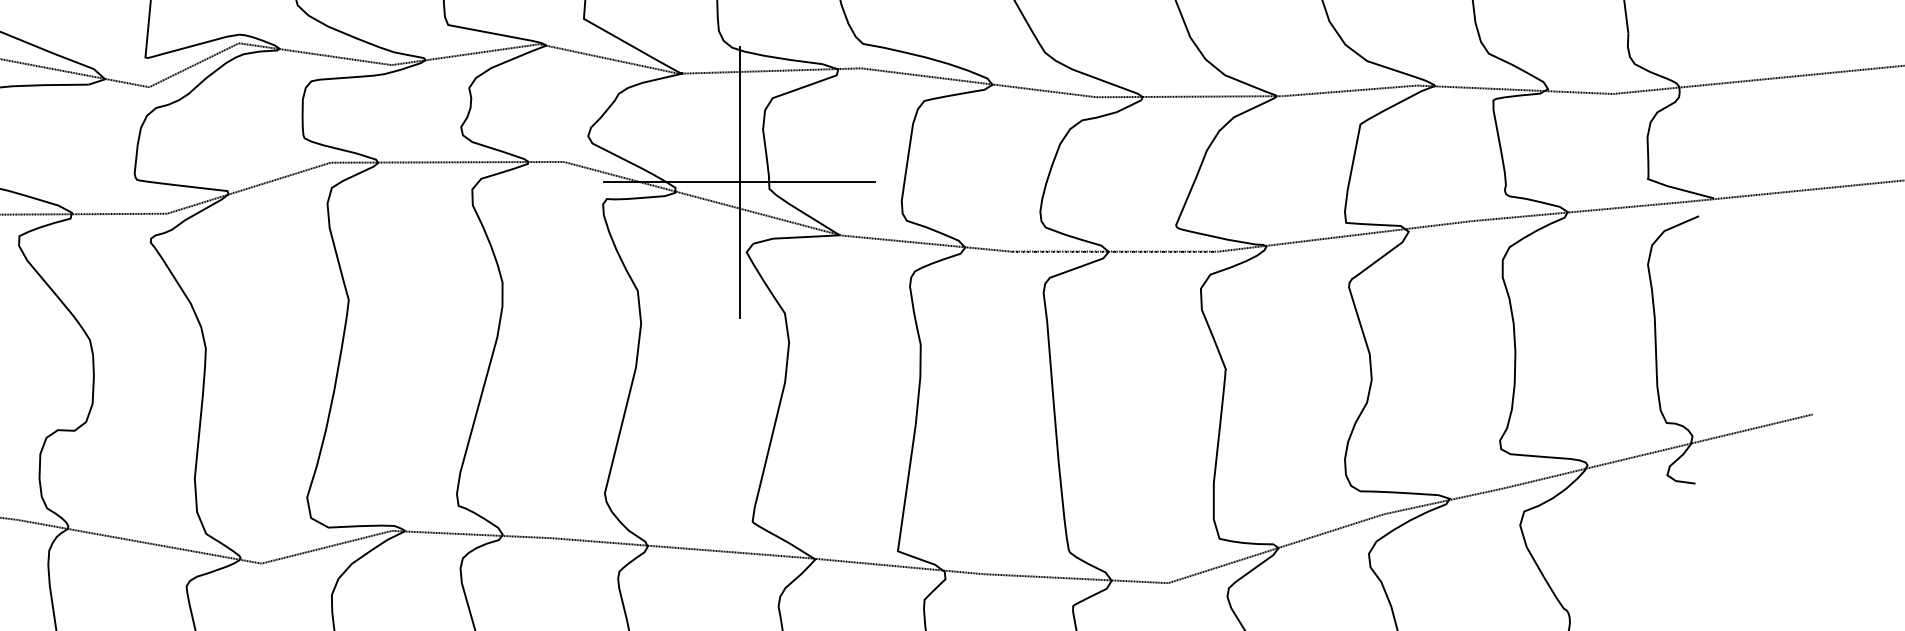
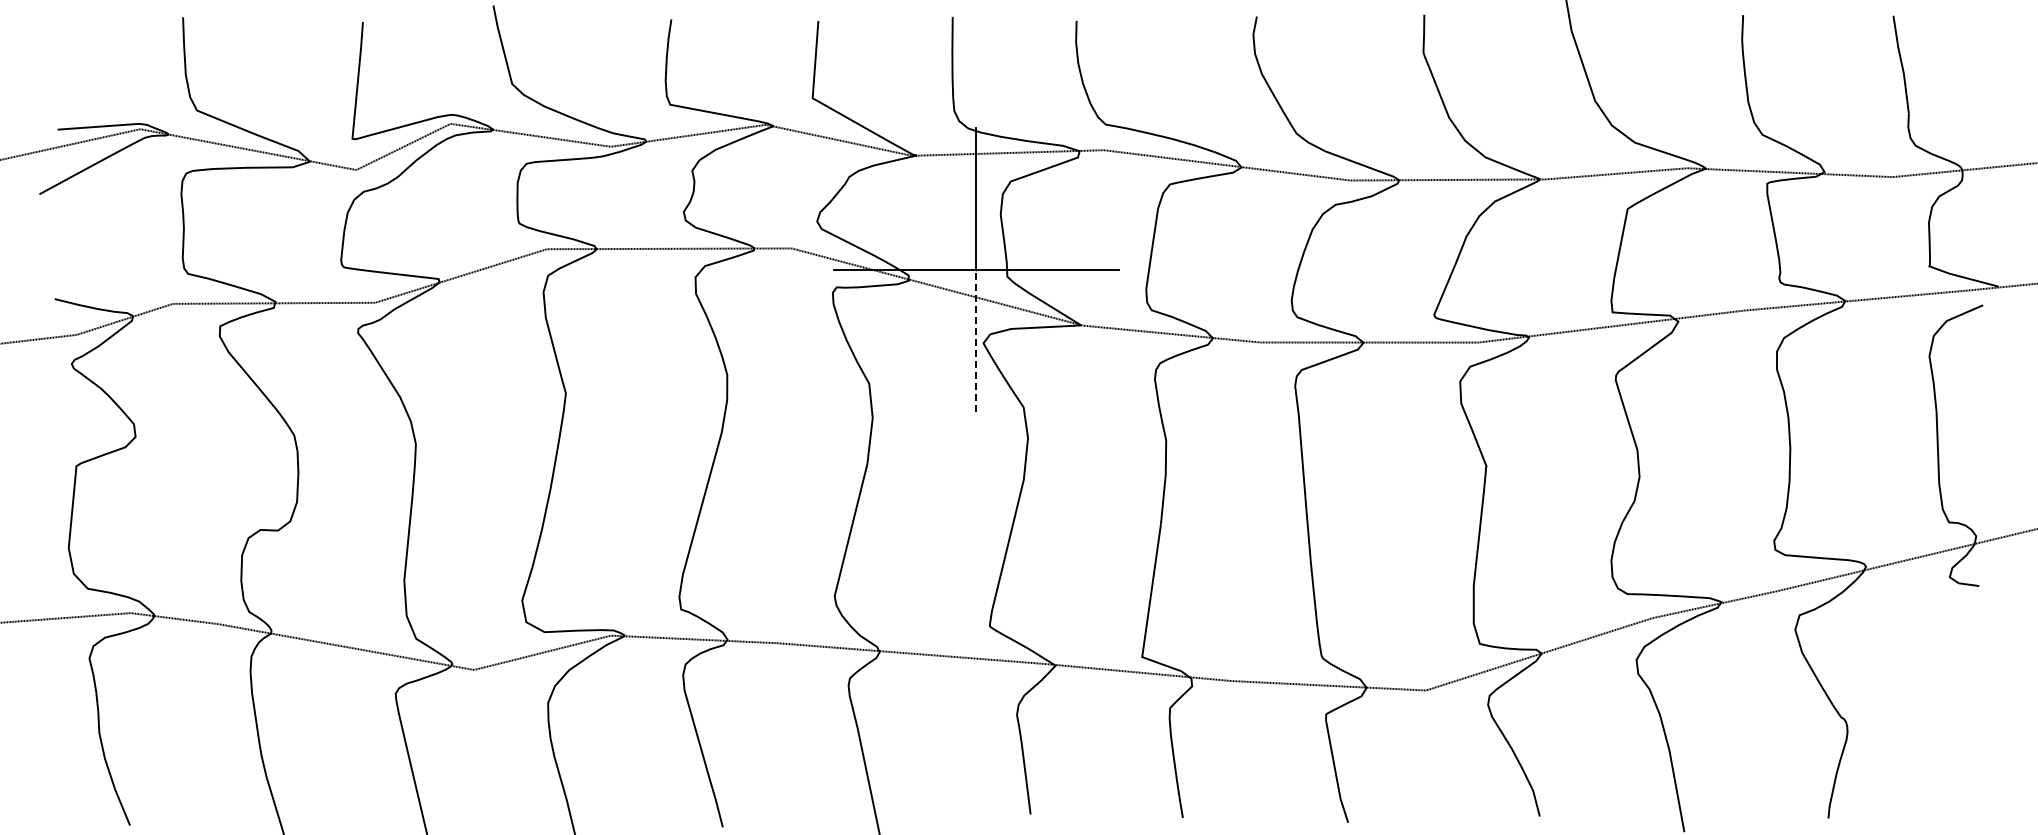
line: (740, 249) -> (976, 340), solid -> dashed

